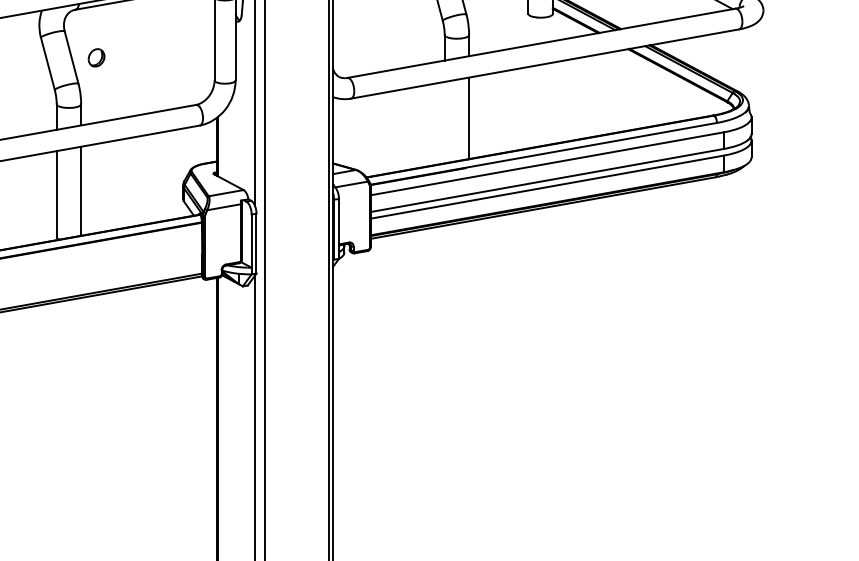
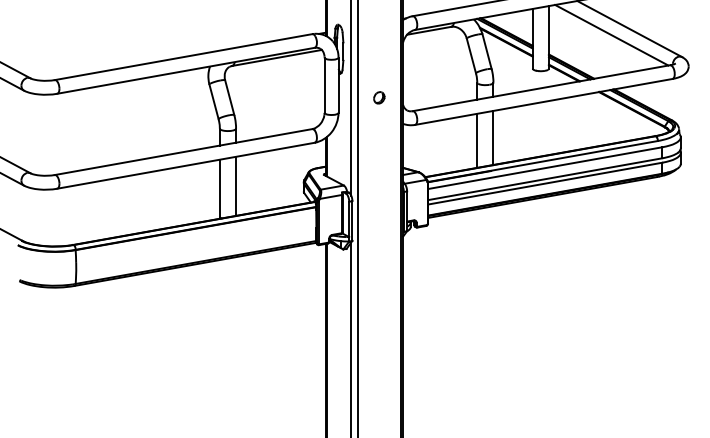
part: (96, 57) -> (379, 97), moved
line: (445, 122) -> (477, 140), added

